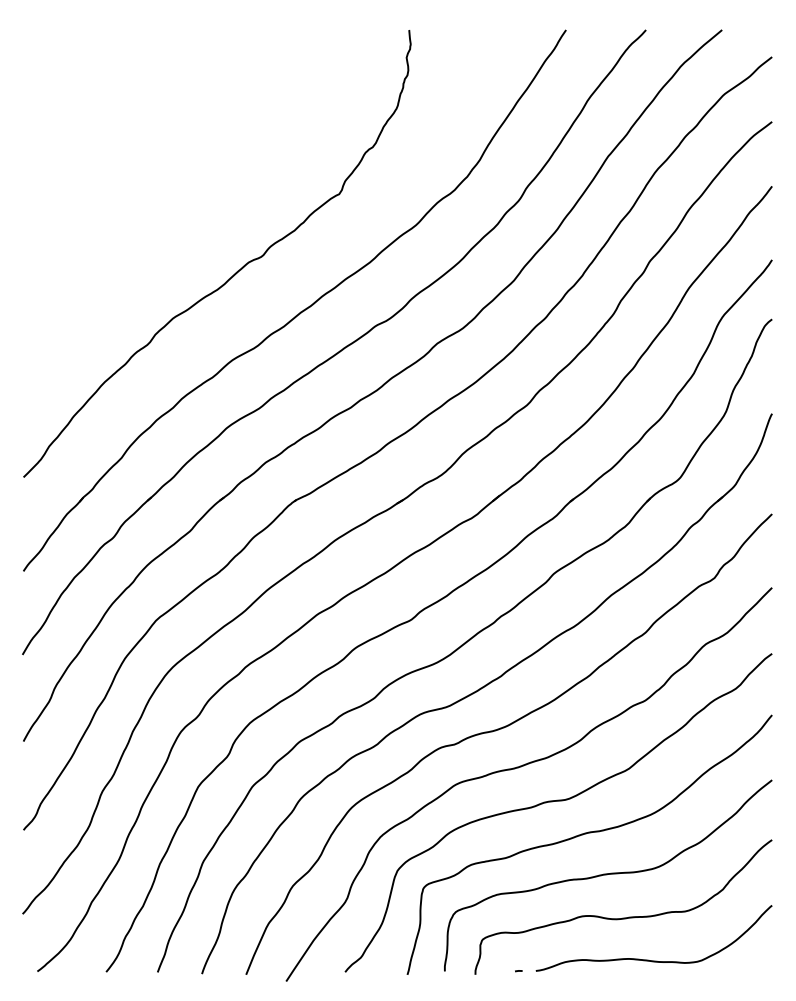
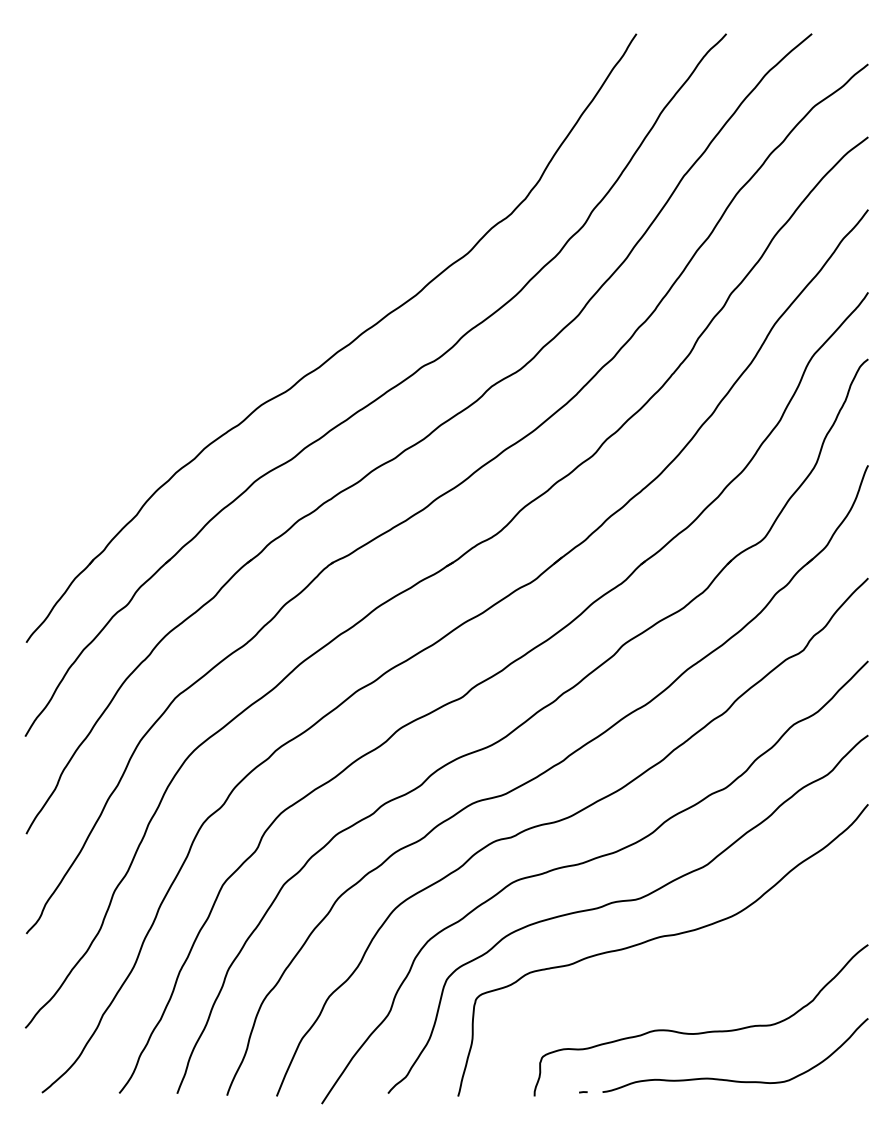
curve: (236, 271) -> (265, 305), removed
curve: (608, 874) -> (684, 983), removed

